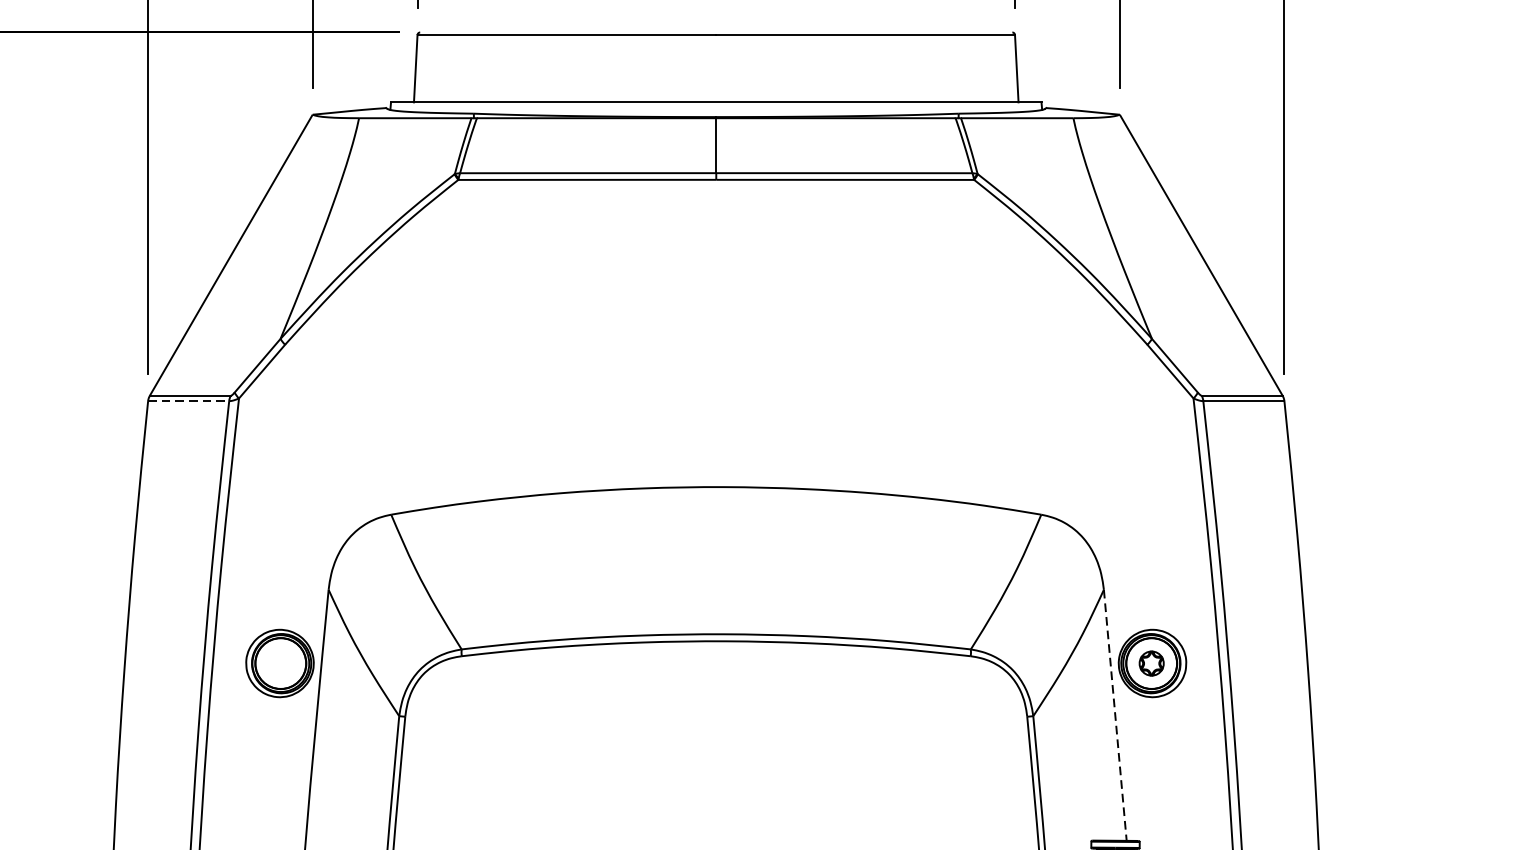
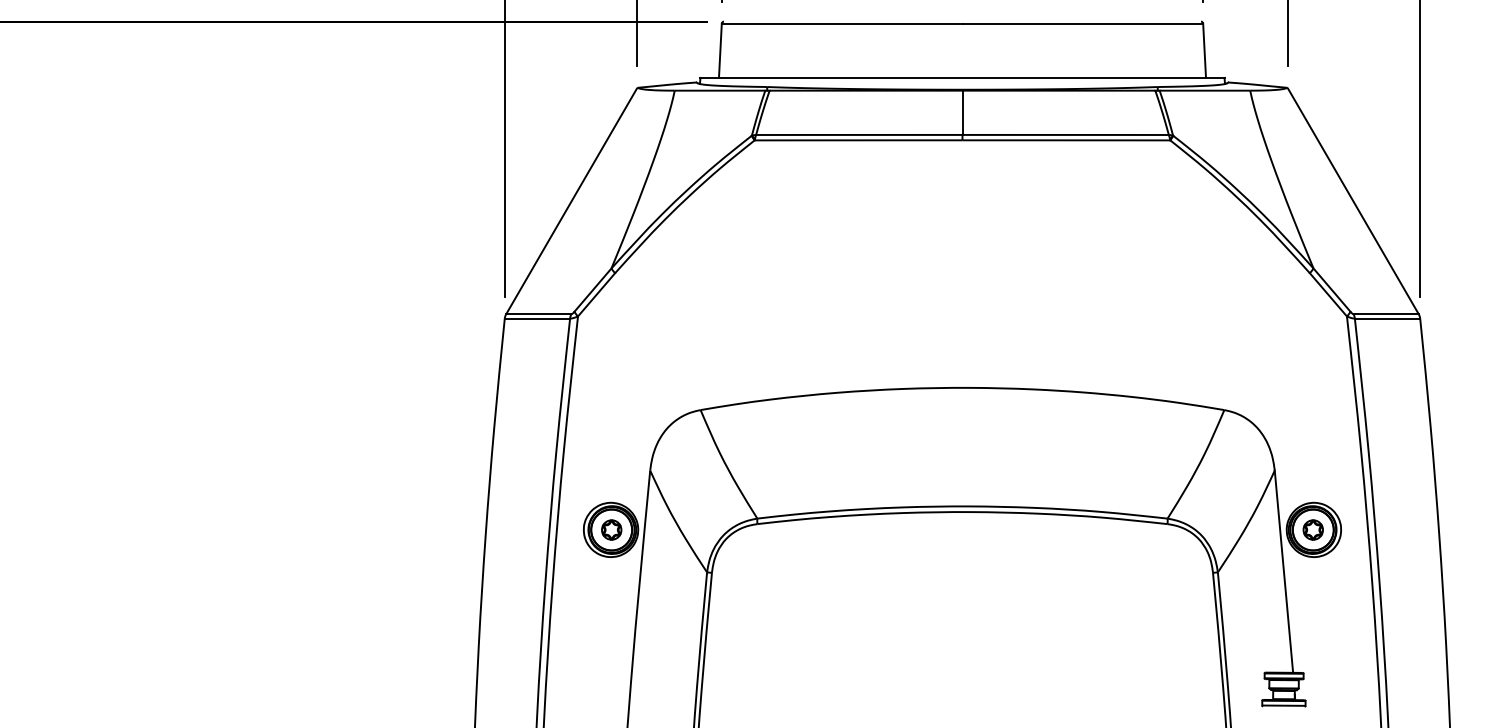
line: (188, 401) -> (537, 318), dashed -> solid
part: (280, 662) -> (611, 529), added
line: (1114, 715) -> (1283, 571), dashed -> solid

